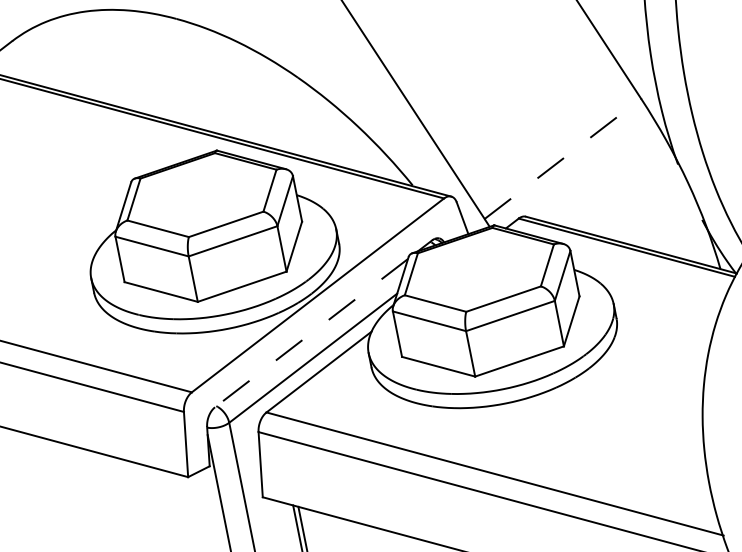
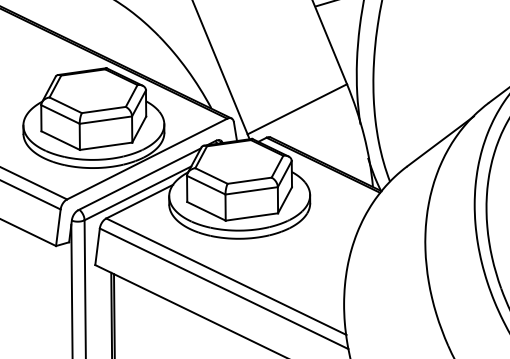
line: (563, 159) -> (297, 109), dashed -> solid
line: (311, 333) -> (139, 179), dashed -> solid

